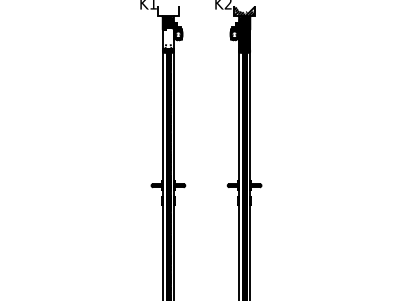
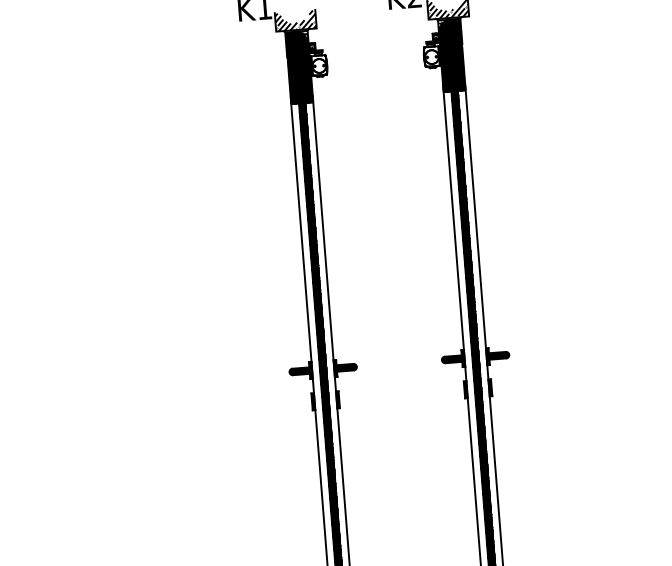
hatch: (168, 10) -> (295, 19), added
hatch: (167, 38) -> (298, 75), added

